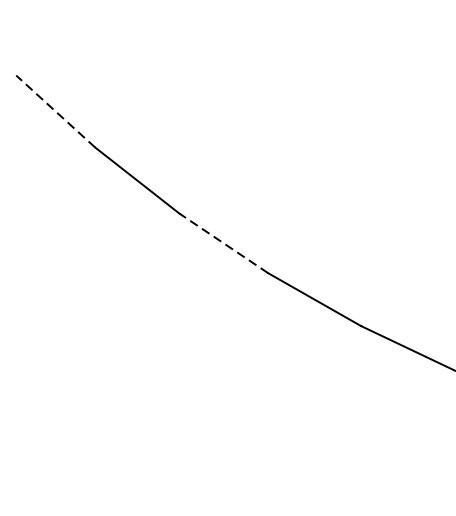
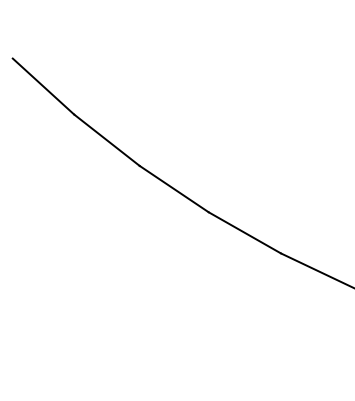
line: (55, 111) -> (43, 86), dashed -> solid
line: (224, 243) -> (174, 189), dashed -> solid

